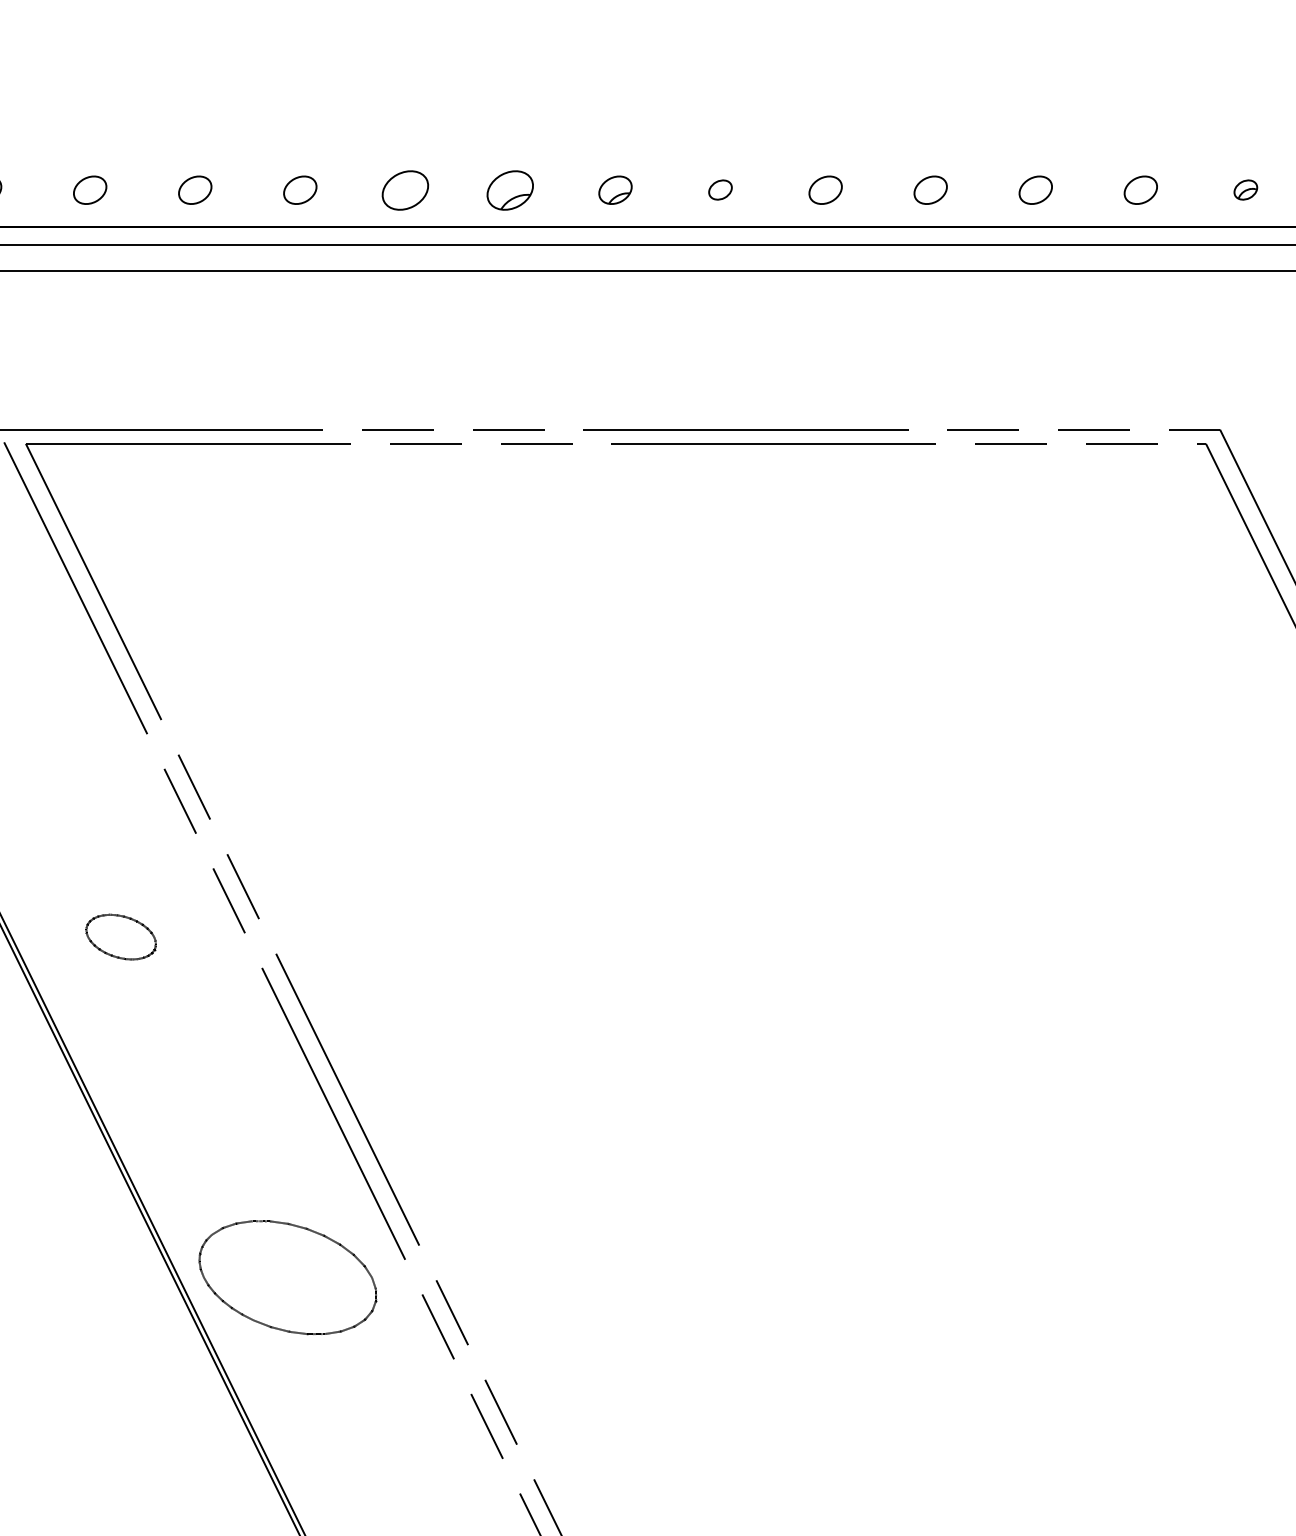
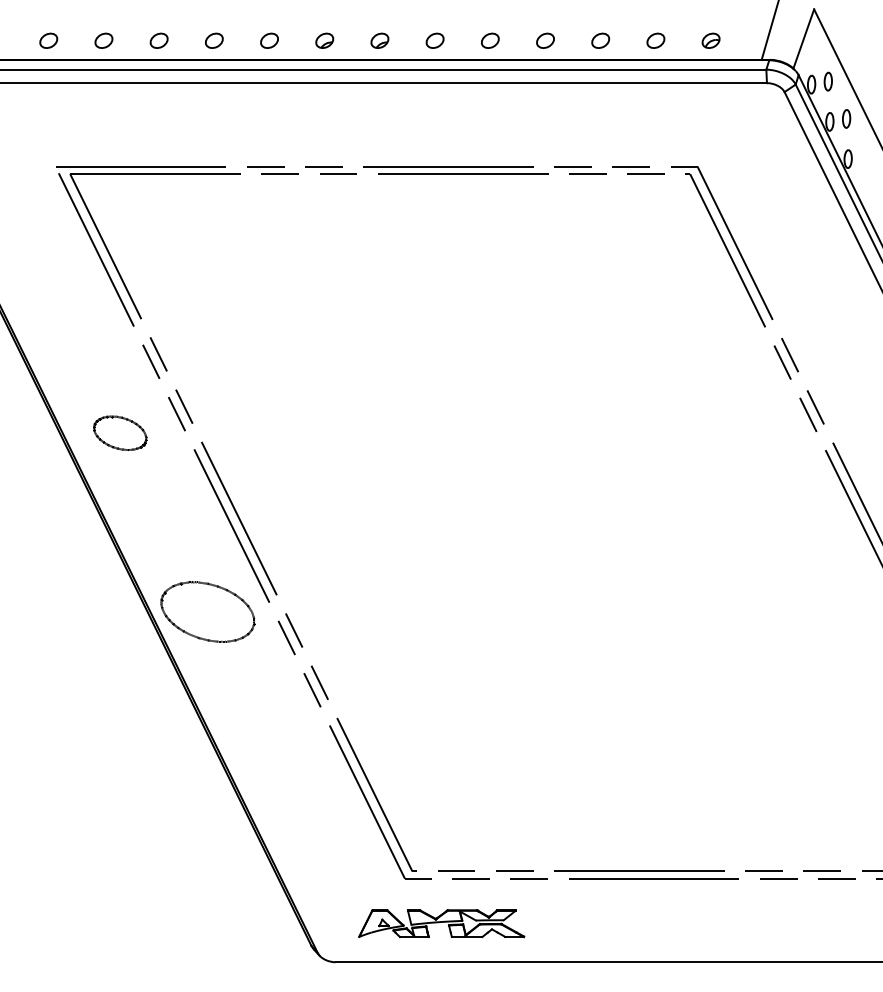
part: (405, 189) -> (269, 40), size x0.71
part: (509, 189) -> (324, 40), size x0.71
part: (719, 189) -> (434, 40), size x1.43
part: (1244, 189) -> (710, 40), size x1.43
part: (121, 935) -> (120, 432), size x1.43

